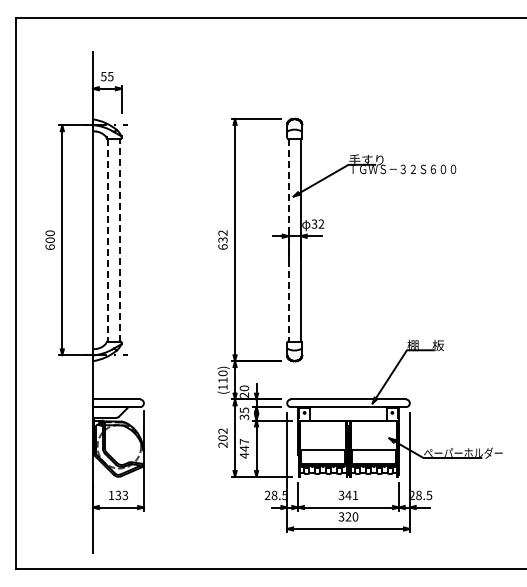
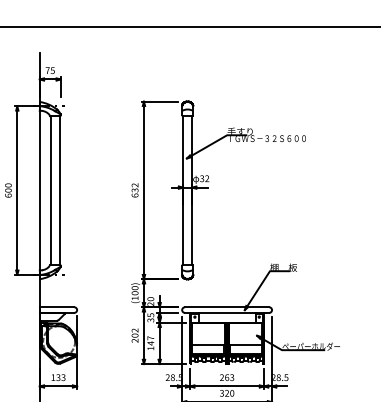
text: (103, 76) -> (47, 70), 55 -> 75
line: (120, 239) -> (59, 190), dashed -> solid
line: (107, 240) -> (50, 190), dashed -> solid
line: (288, 240) -> (183, 190), dashed -> solid
text: (222, 380) -> (134, 293), (110) -> (100)
text: (243, 455) -> (150, 348), 447 -> 147
text: (348, 495) -> (227, 377), 341 -> 263

